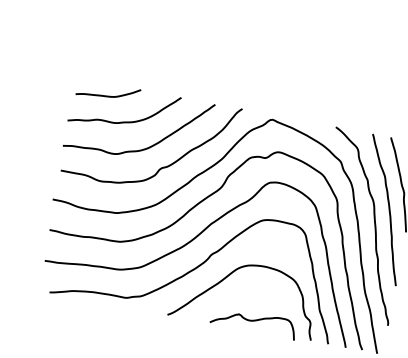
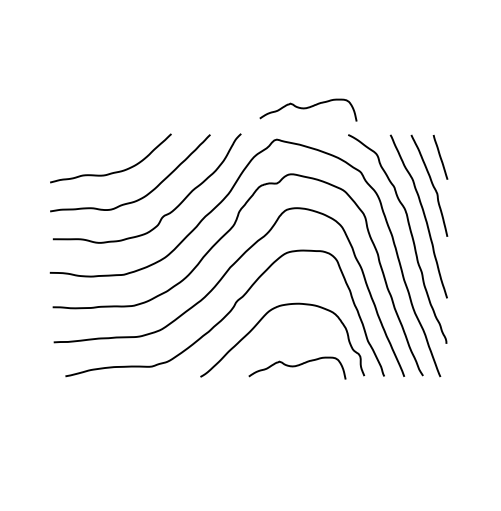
curve: (107, 95) -> (89, 146), removed
curve: (305, 97) -> (308, 108), added

